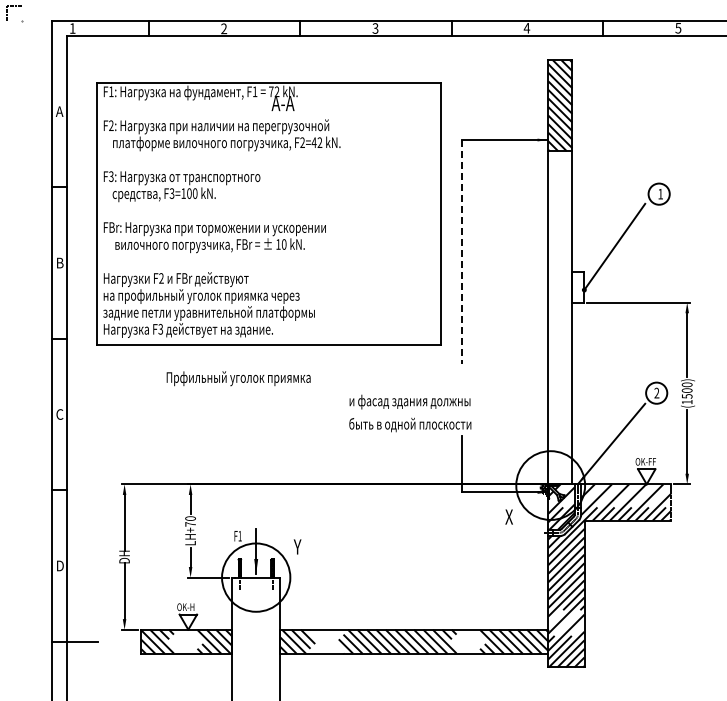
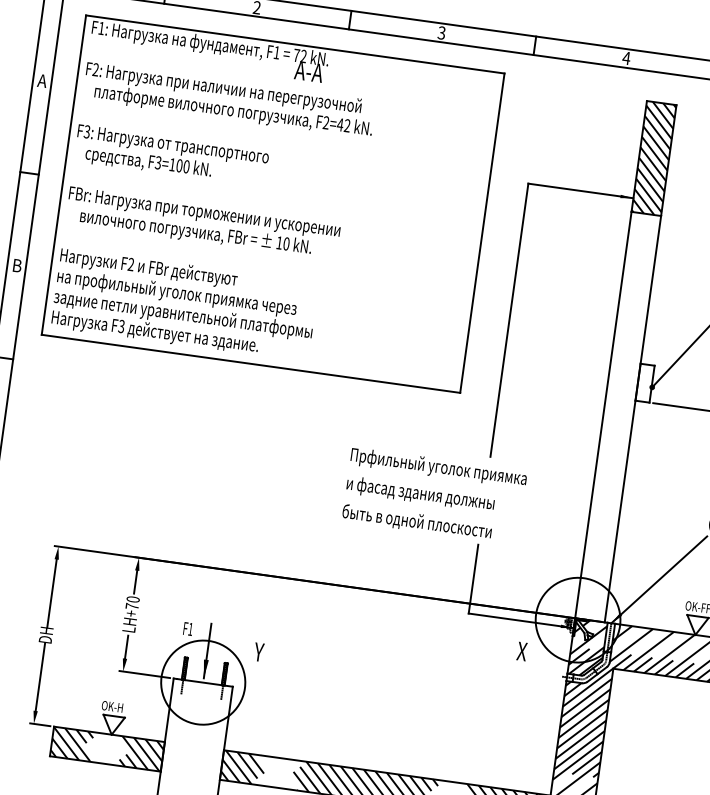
part: (268, 213) -> (272, 203), moved
line: (462, 252) -> (509, 320), dashed -> solid
text: (238, 378) -> (438, 467), moved

